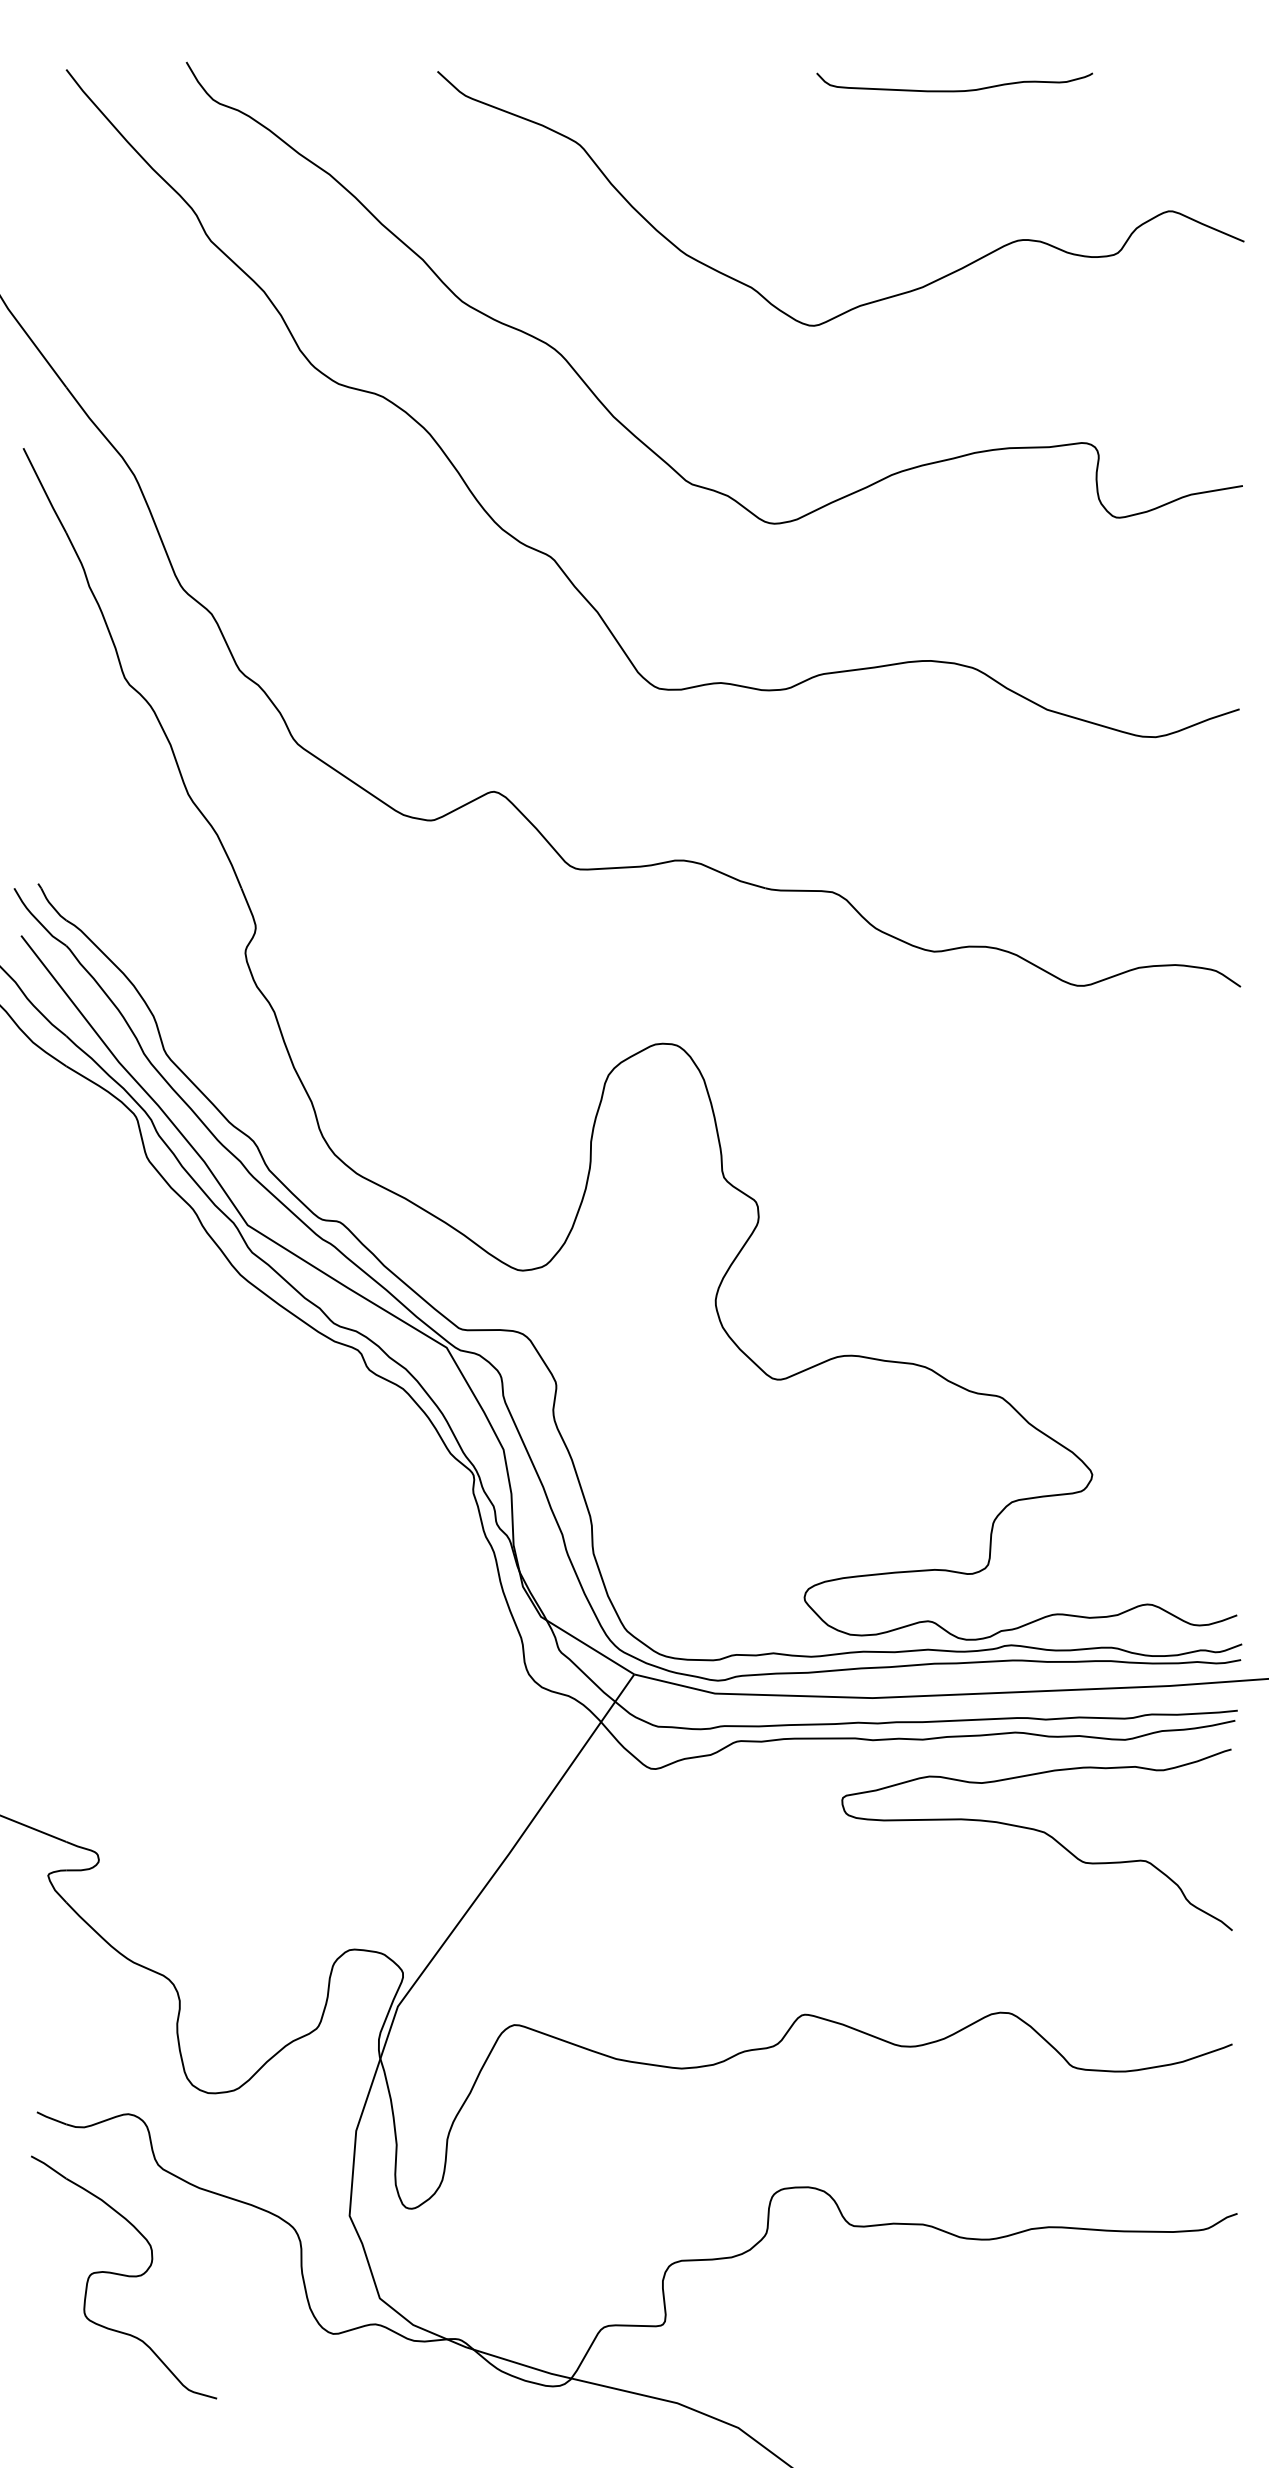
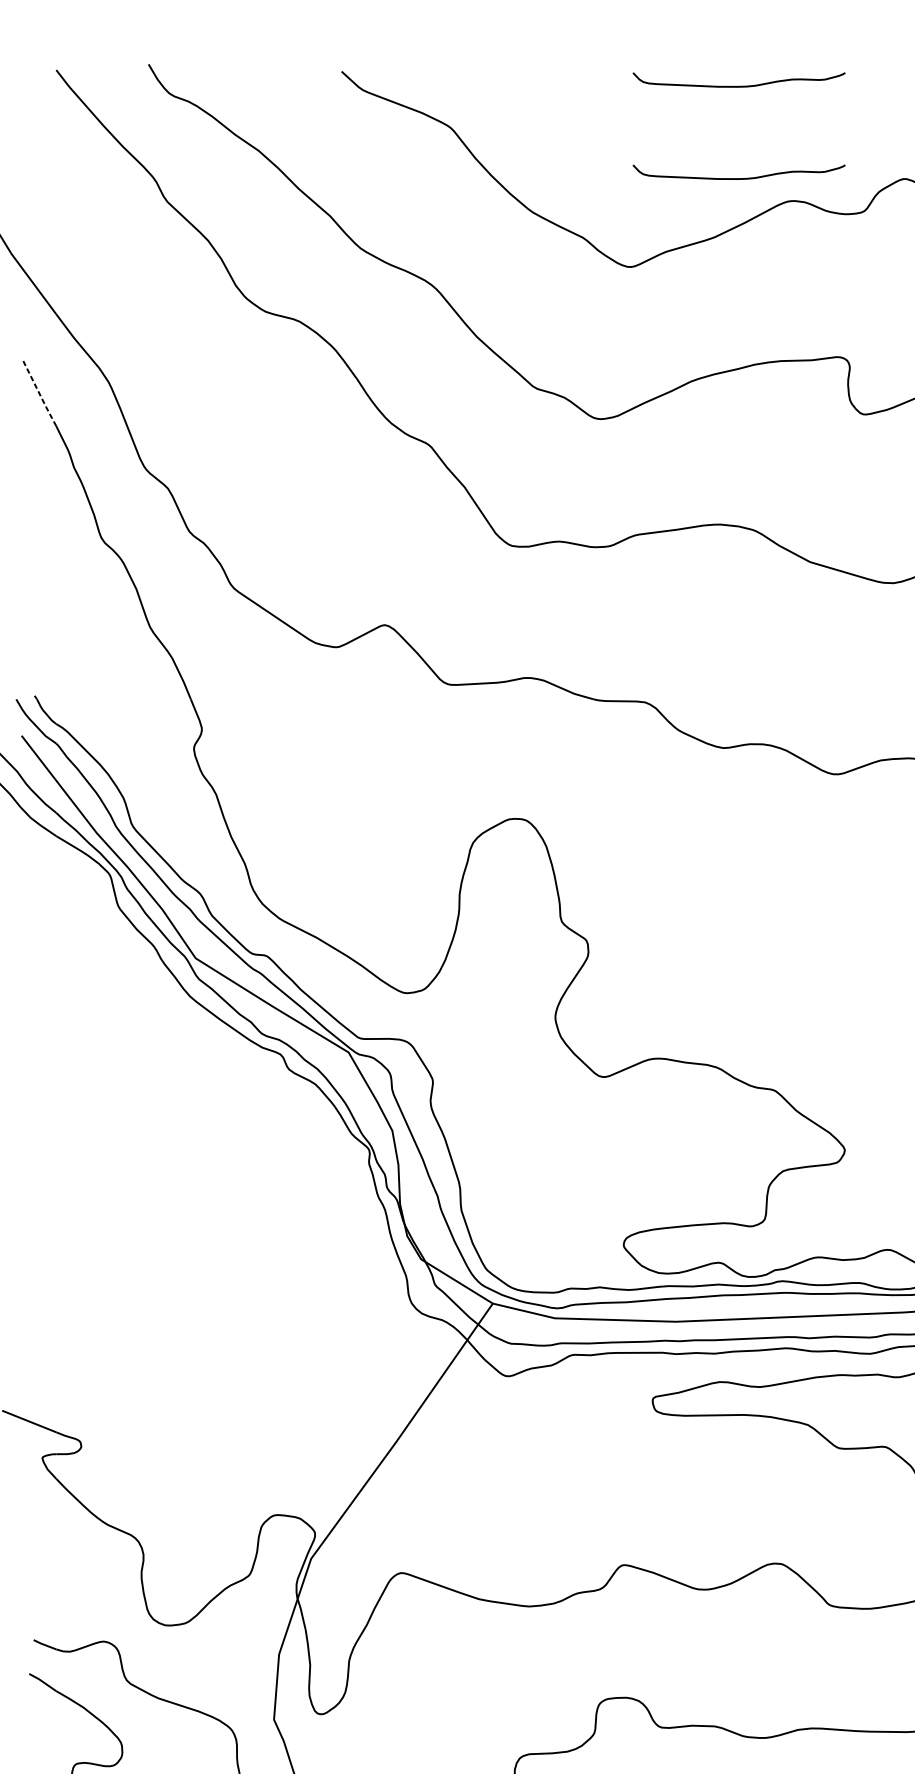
curve: (954, 210) -> (738, 178), added
line: (44, 490) -> (39, 393), solid -> dashed

